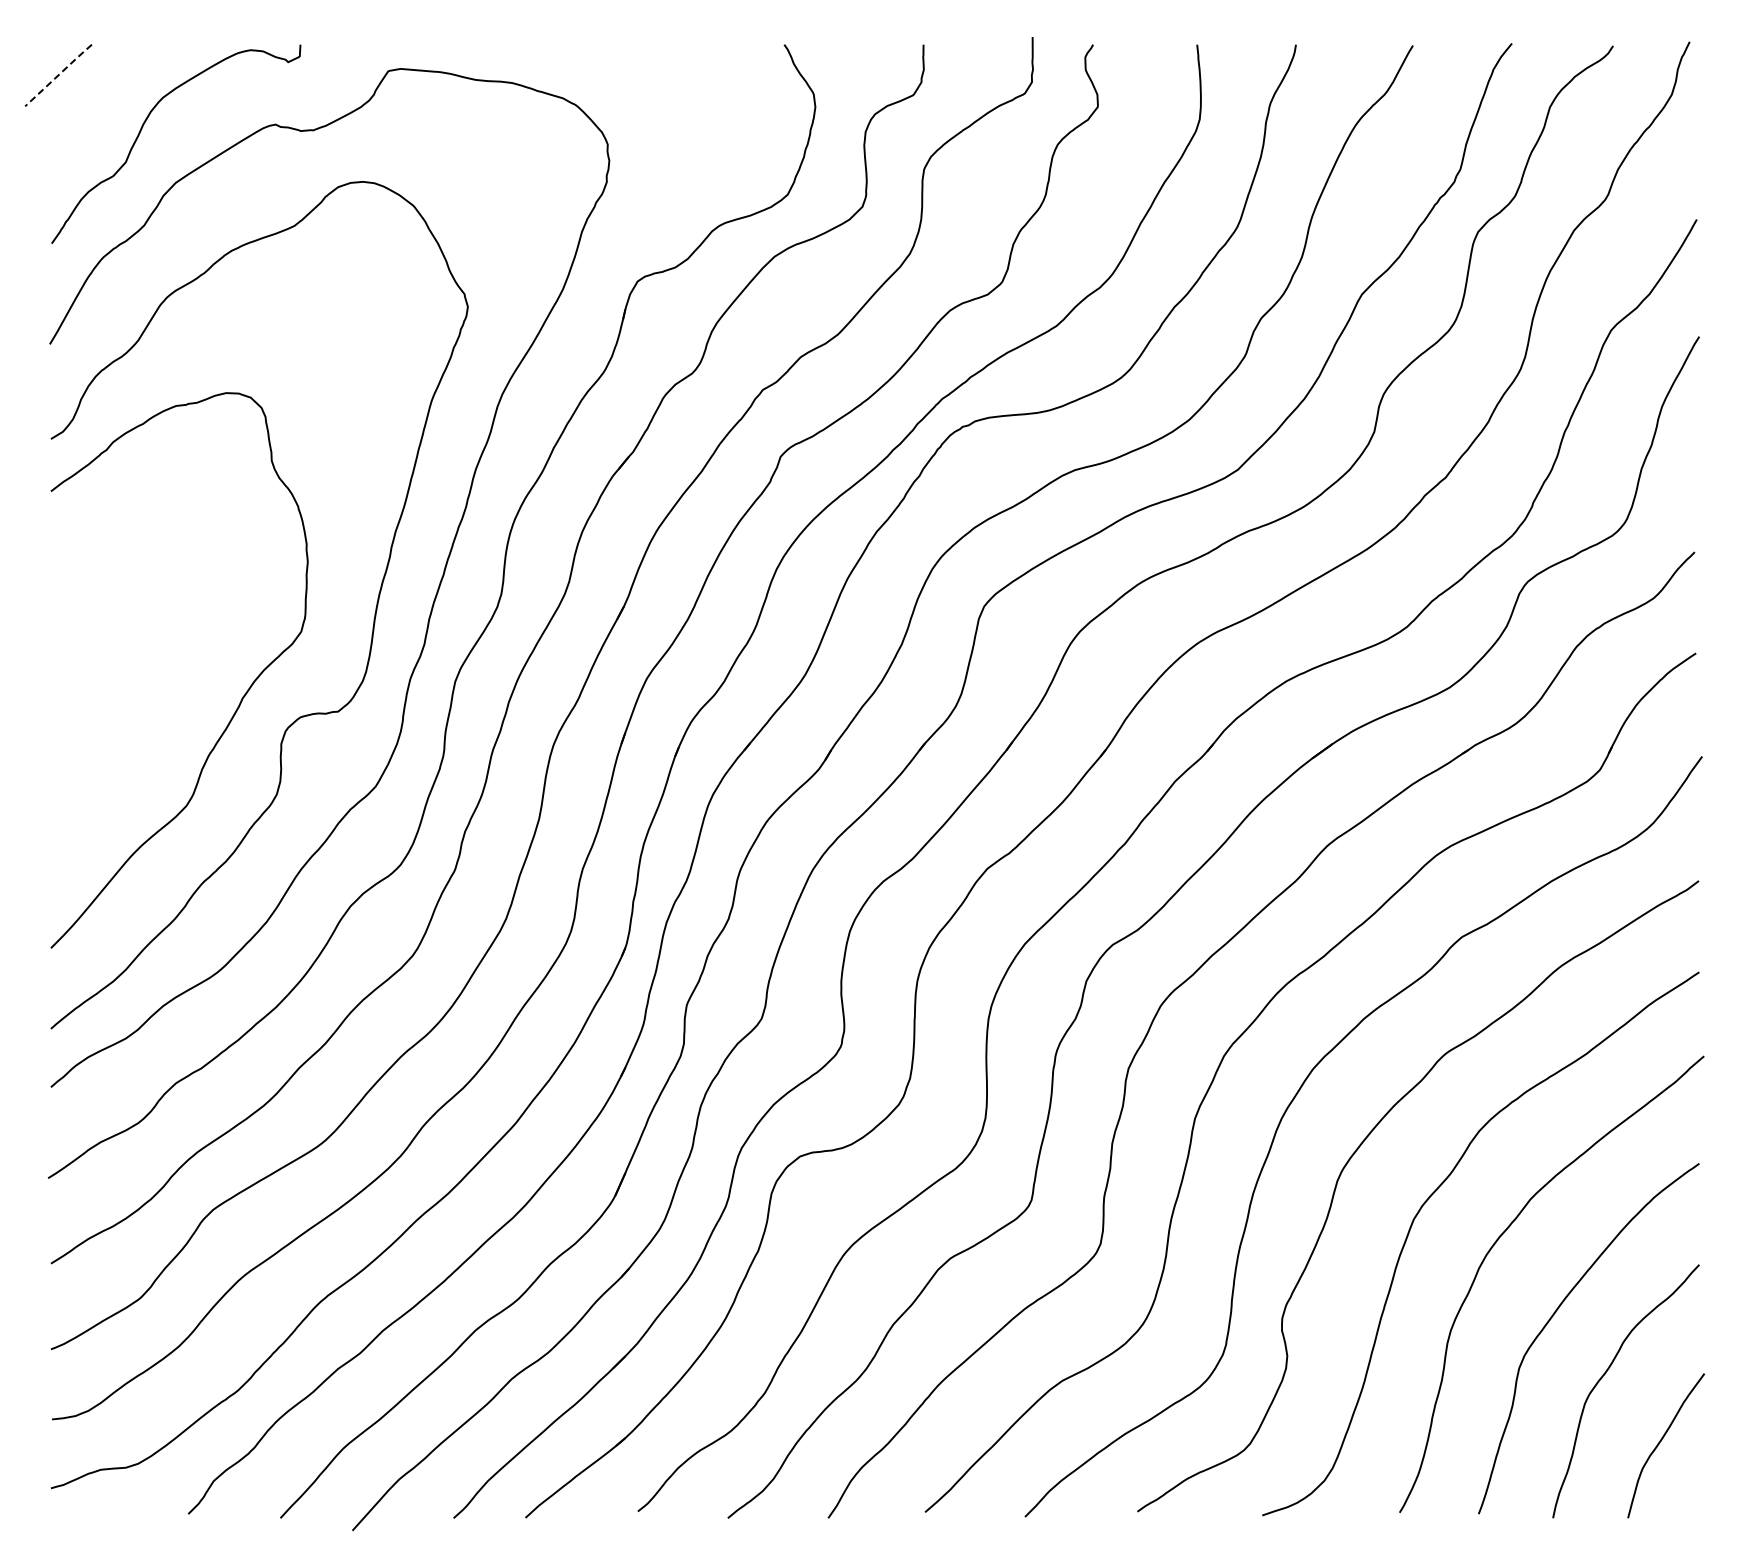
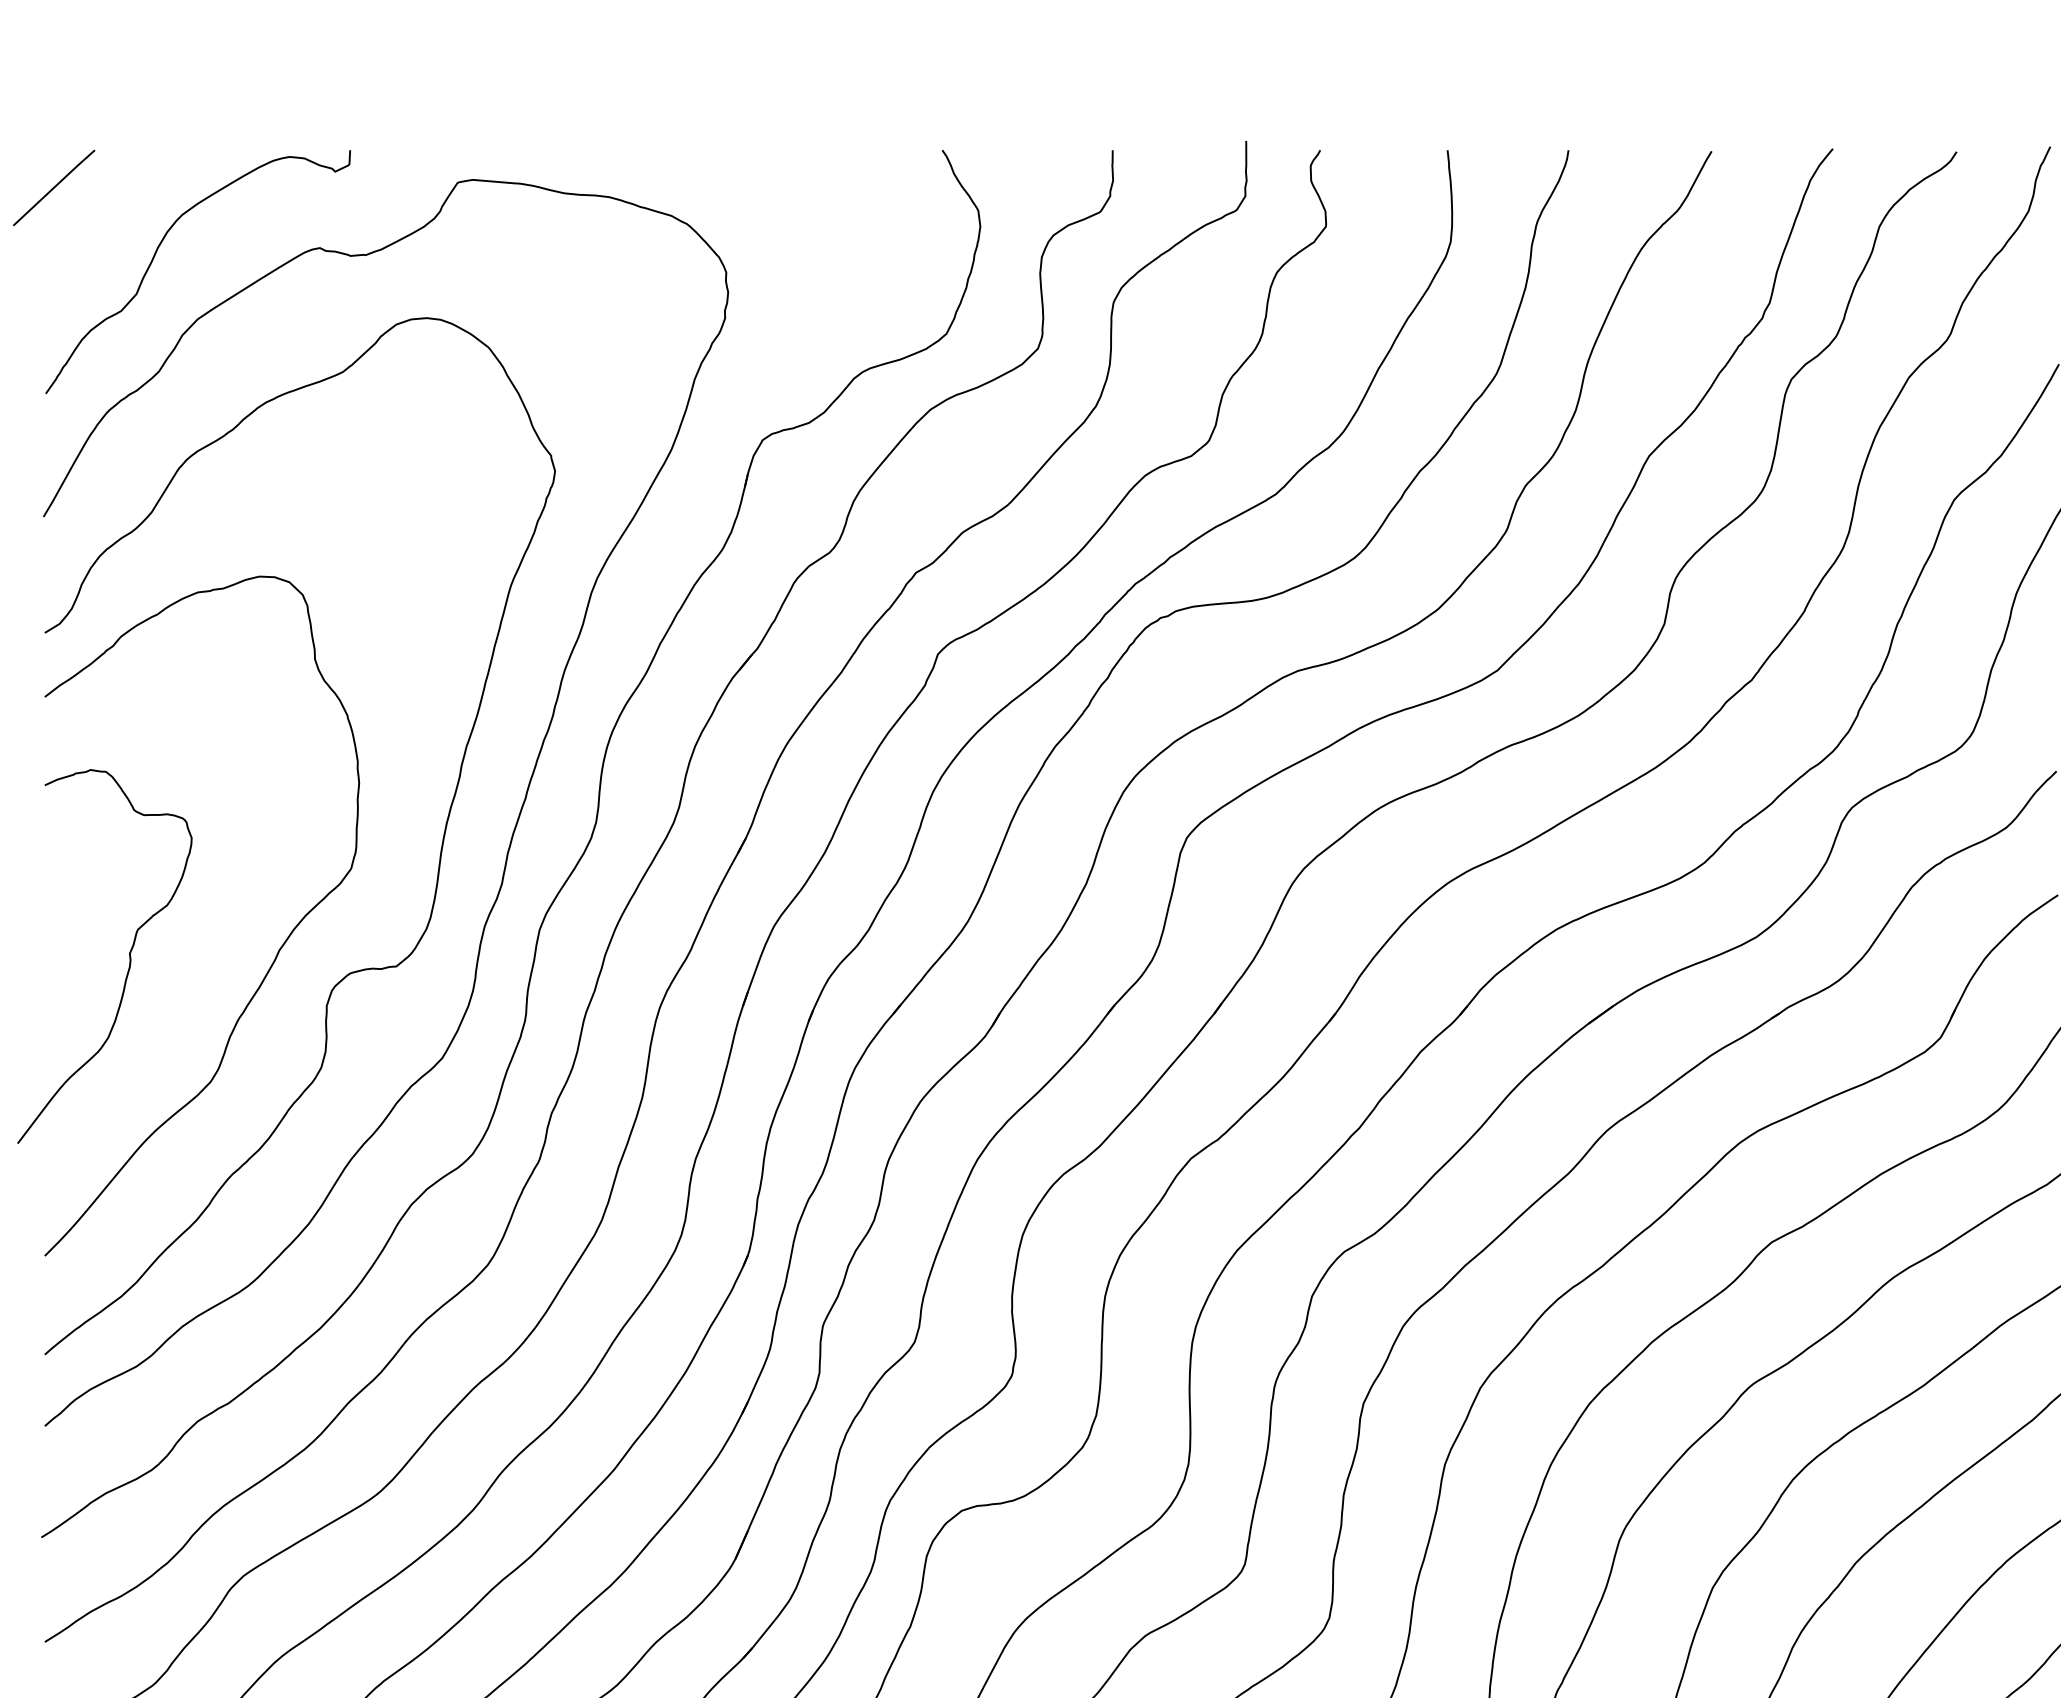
line: (58, 75) -> (54, 187), dashed -> solid
curve: (119, 703) -> (128, 956), added

